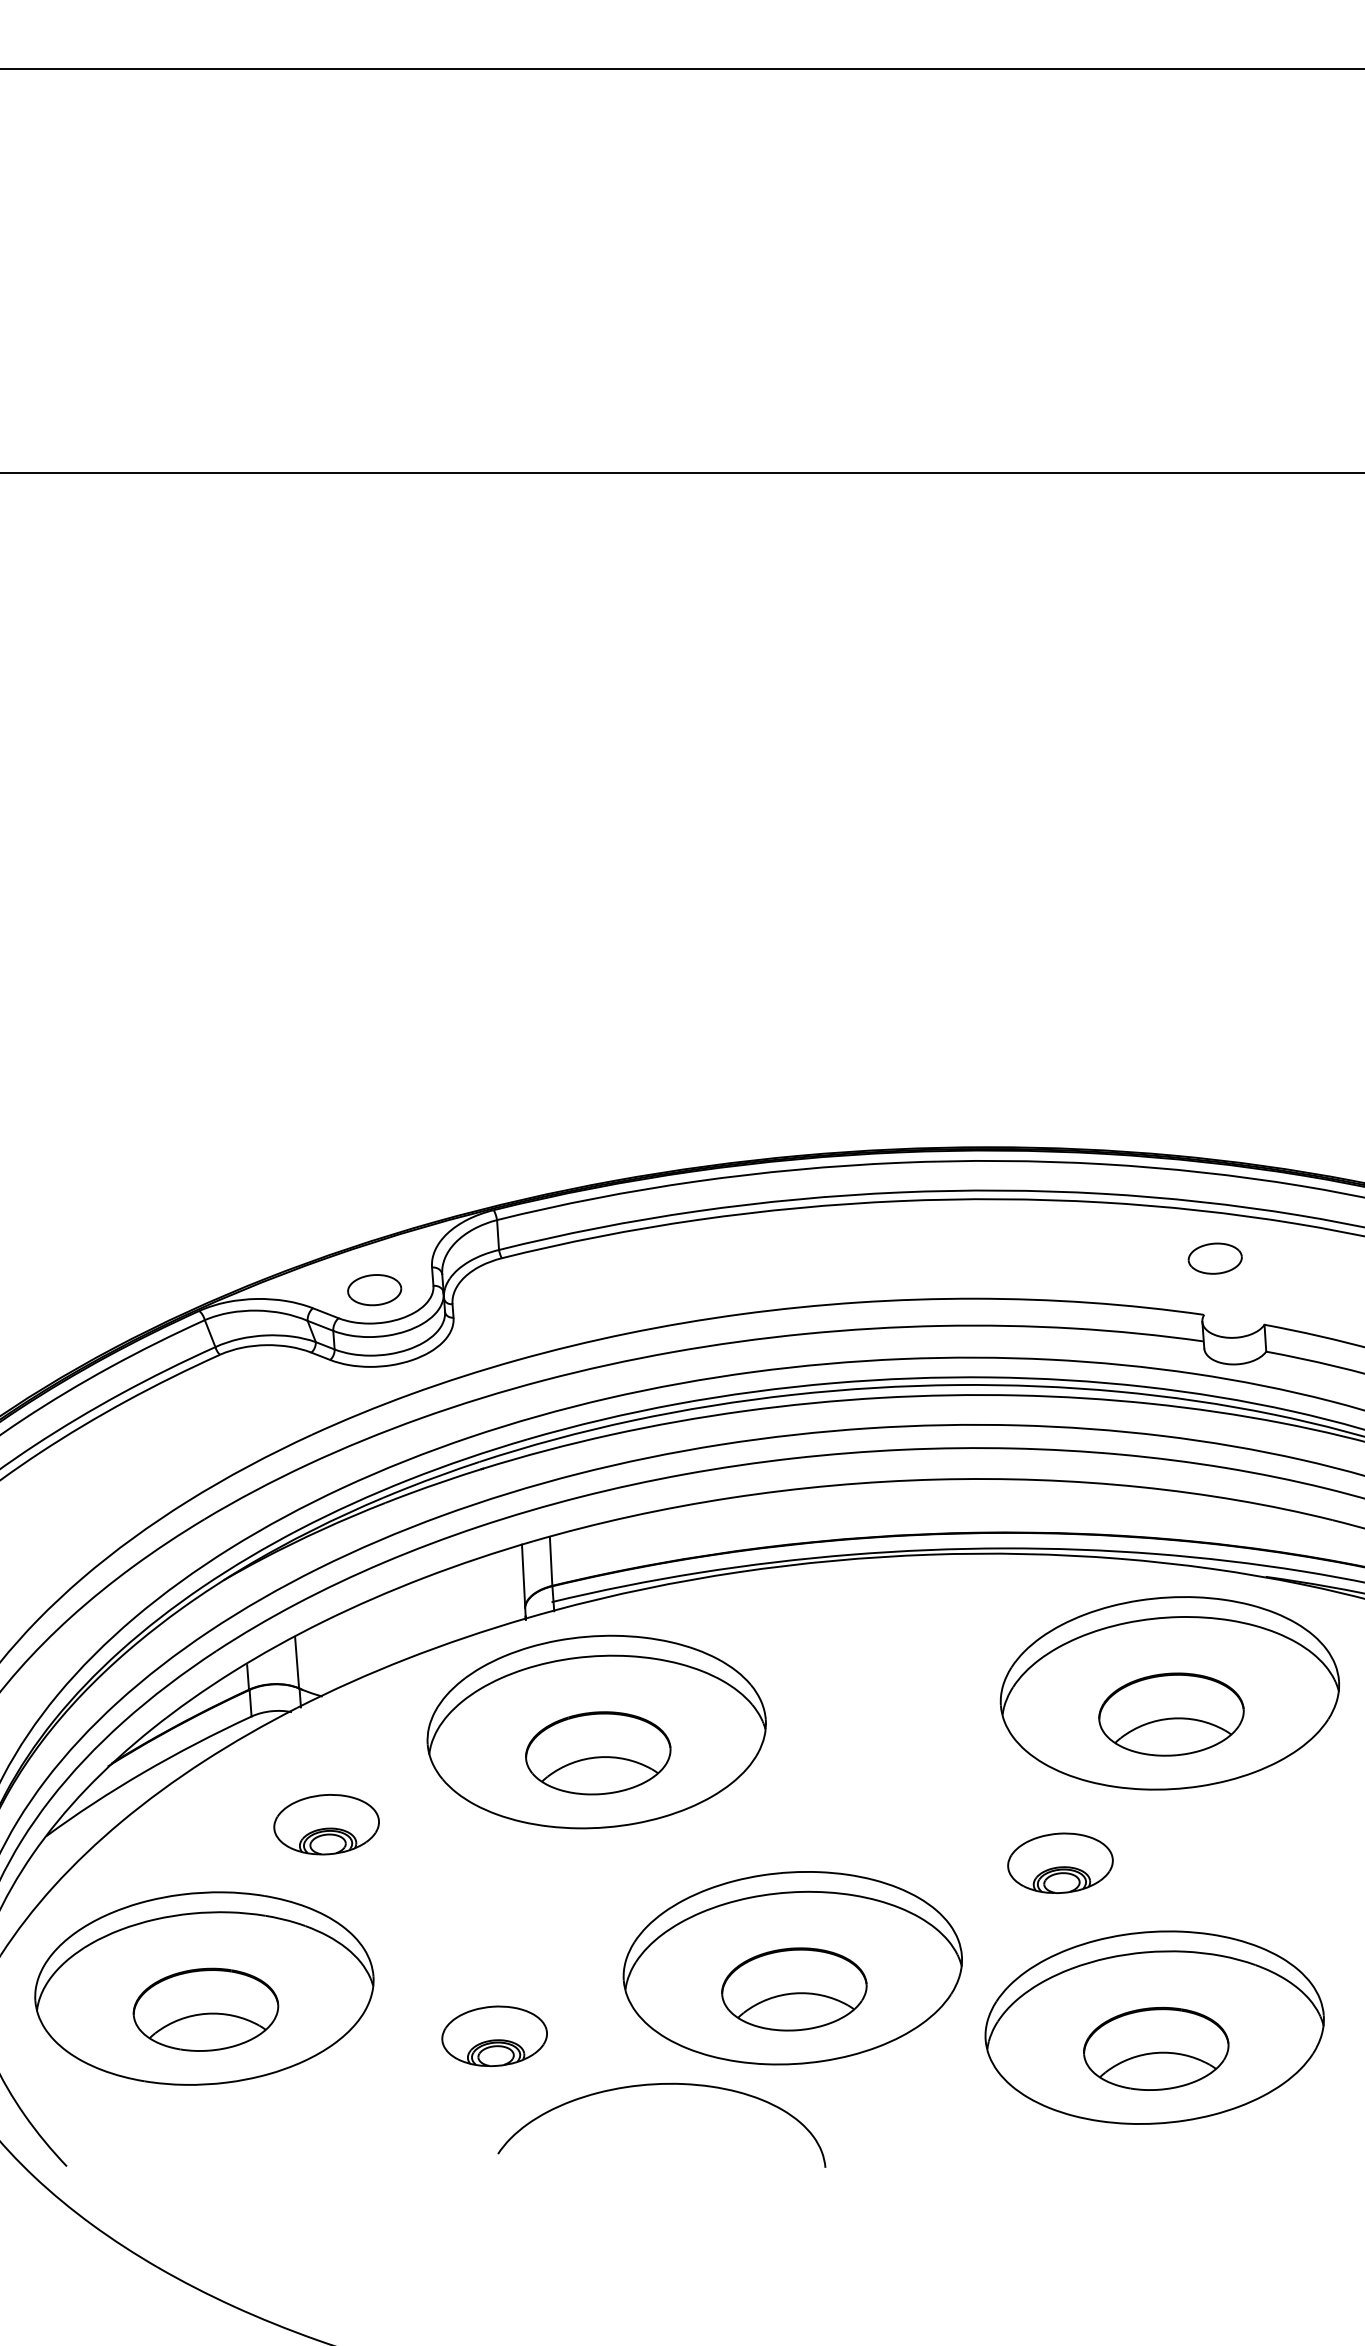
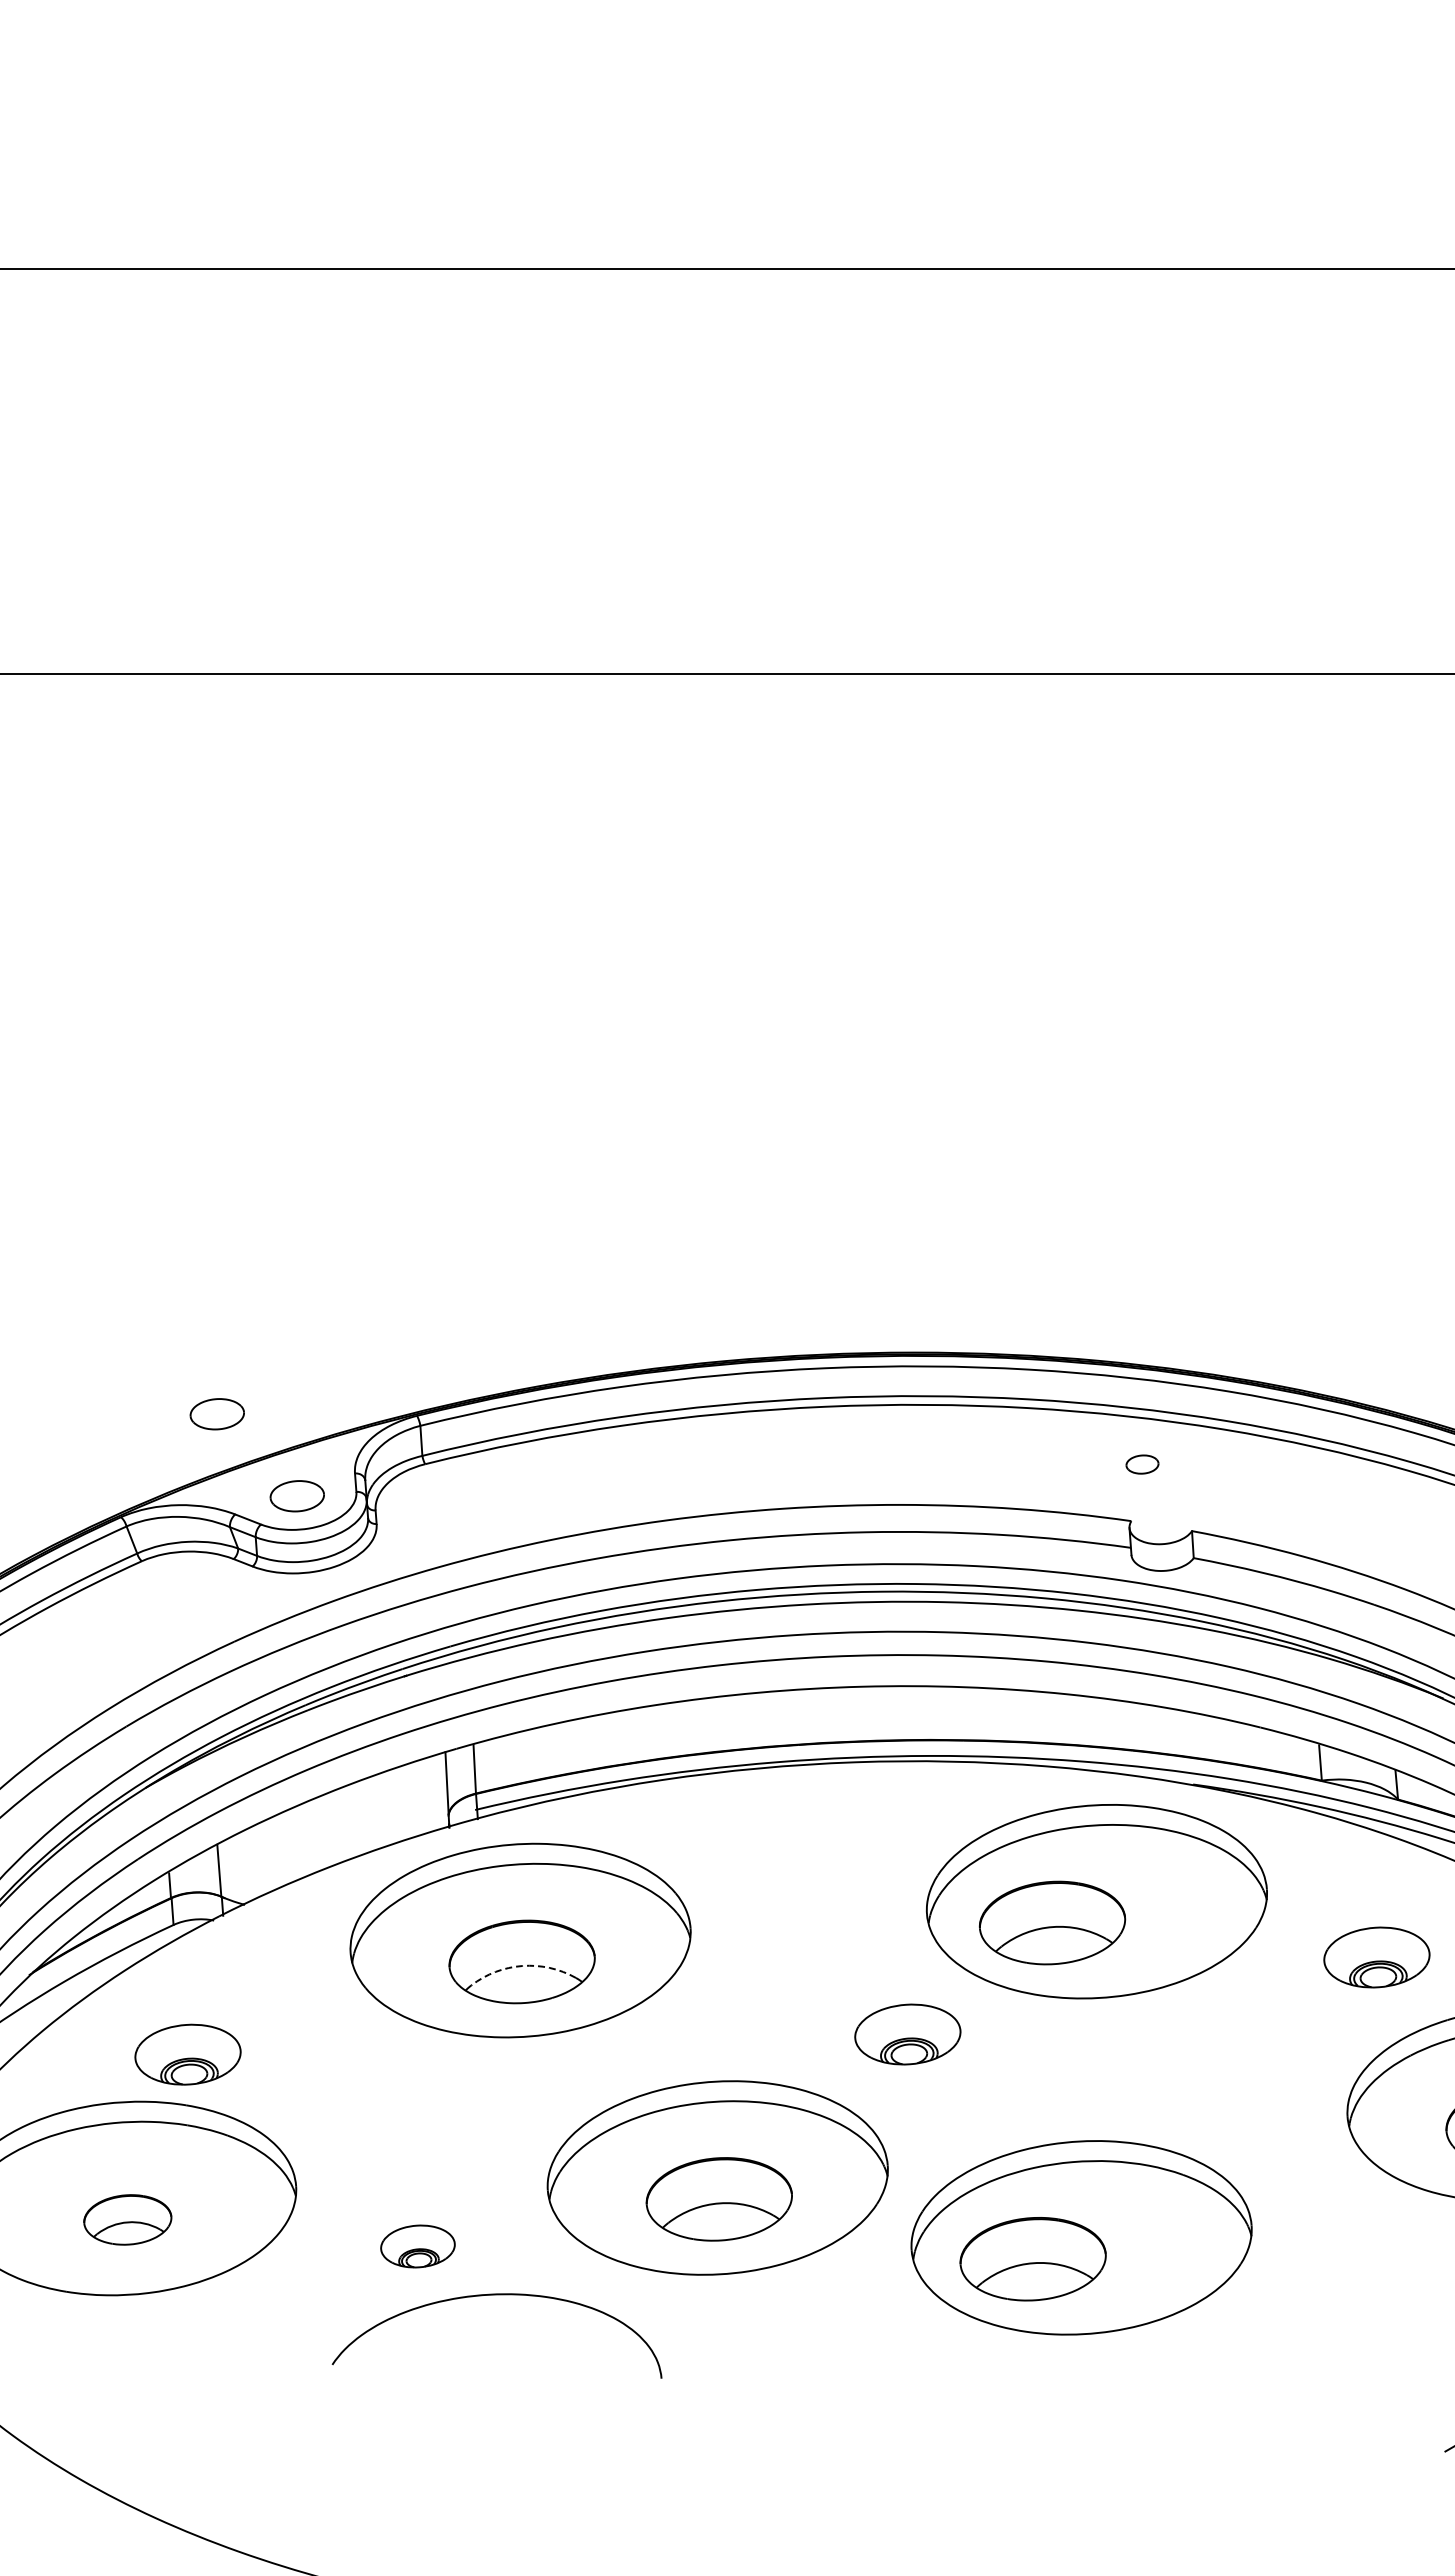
part: (294, 1208) -> (216, 1414), added
part: (1215, 1258) -> (1142, 1464), size x0.6
part: (1171, 1714) -> (1052, 1922), moved
arc: (598, 1757) -> (522, 1966), solid -> dashed
part: (326, 1824) -> (187, 2054), moved
part: (1060, 1863) -> (907, 2034), moved
part: (205, 2009) -> (127, 2219), size x0.6
part: (494, 2036) -> (417, 2246), size x0.7
part: (1155, 2049) -> (1032, 2259), moved
curve: (661, 2085) -> (496, 2295), moved

